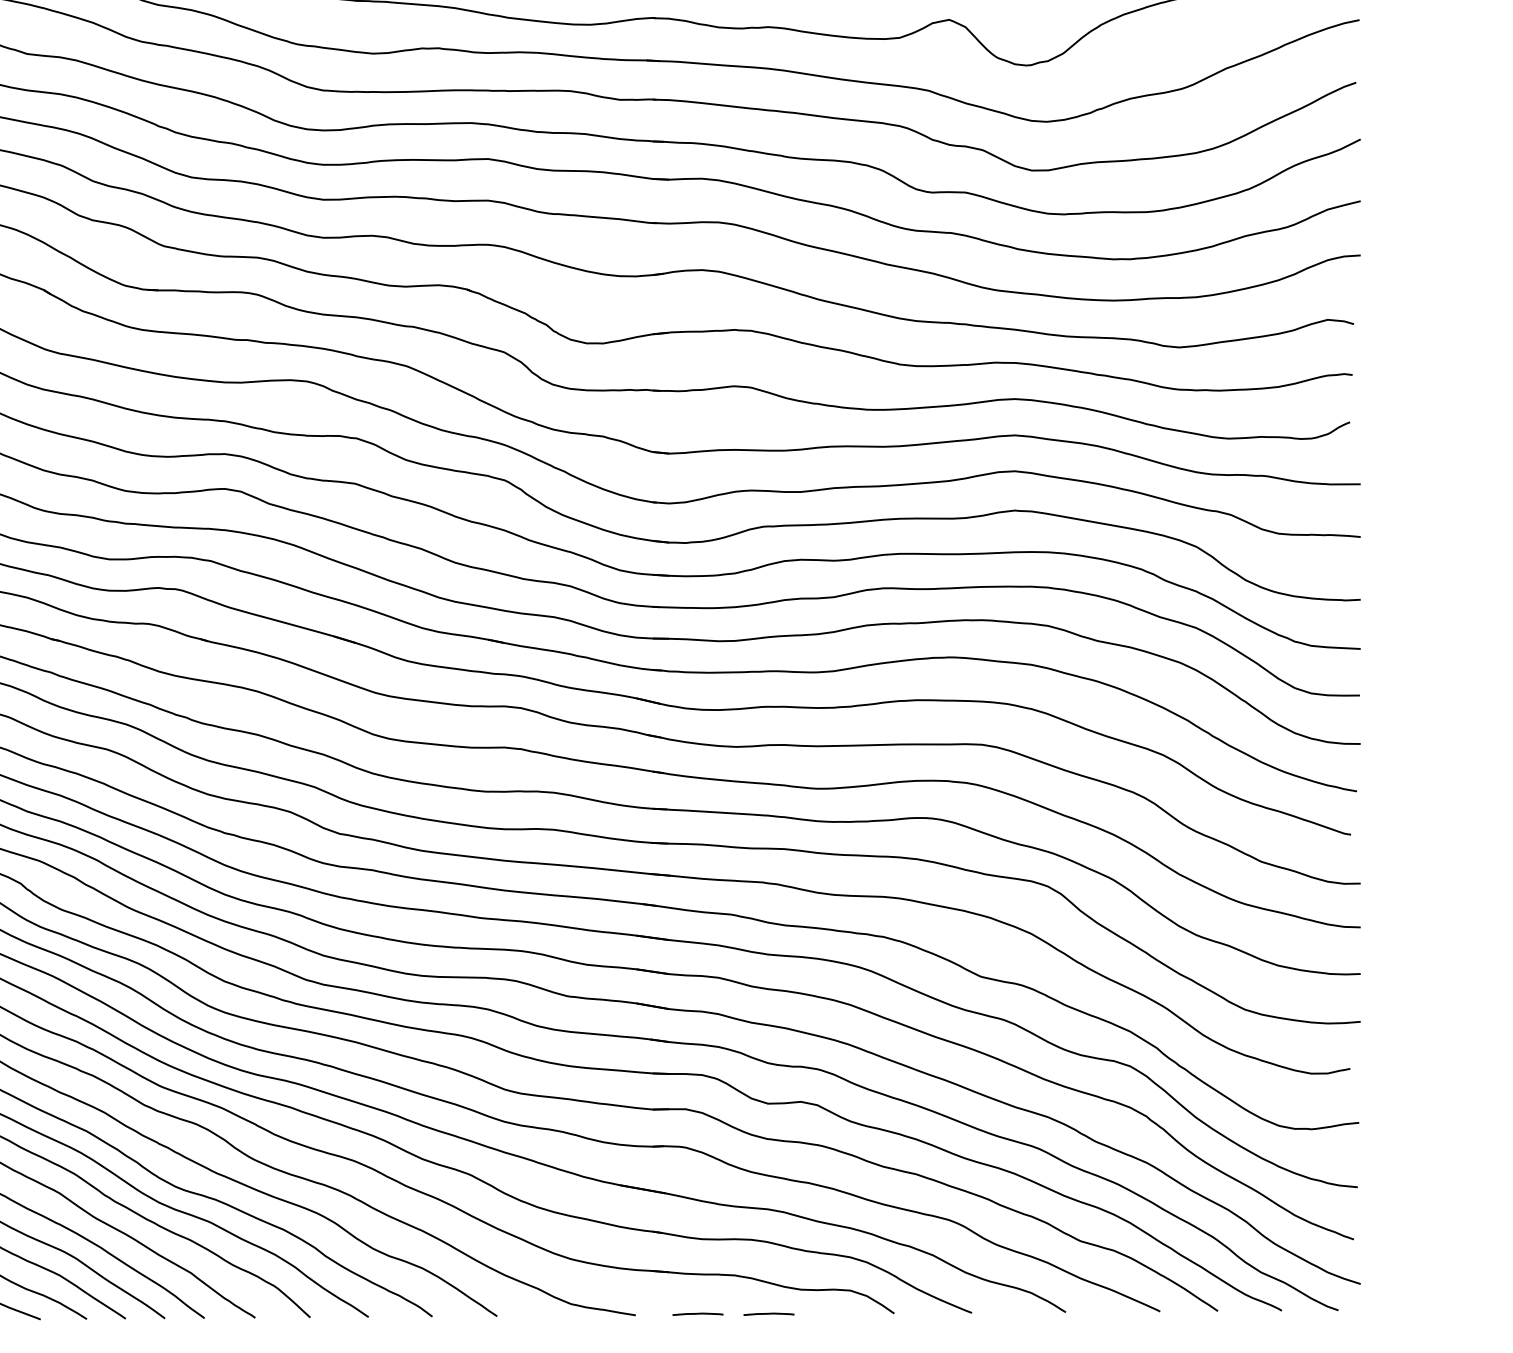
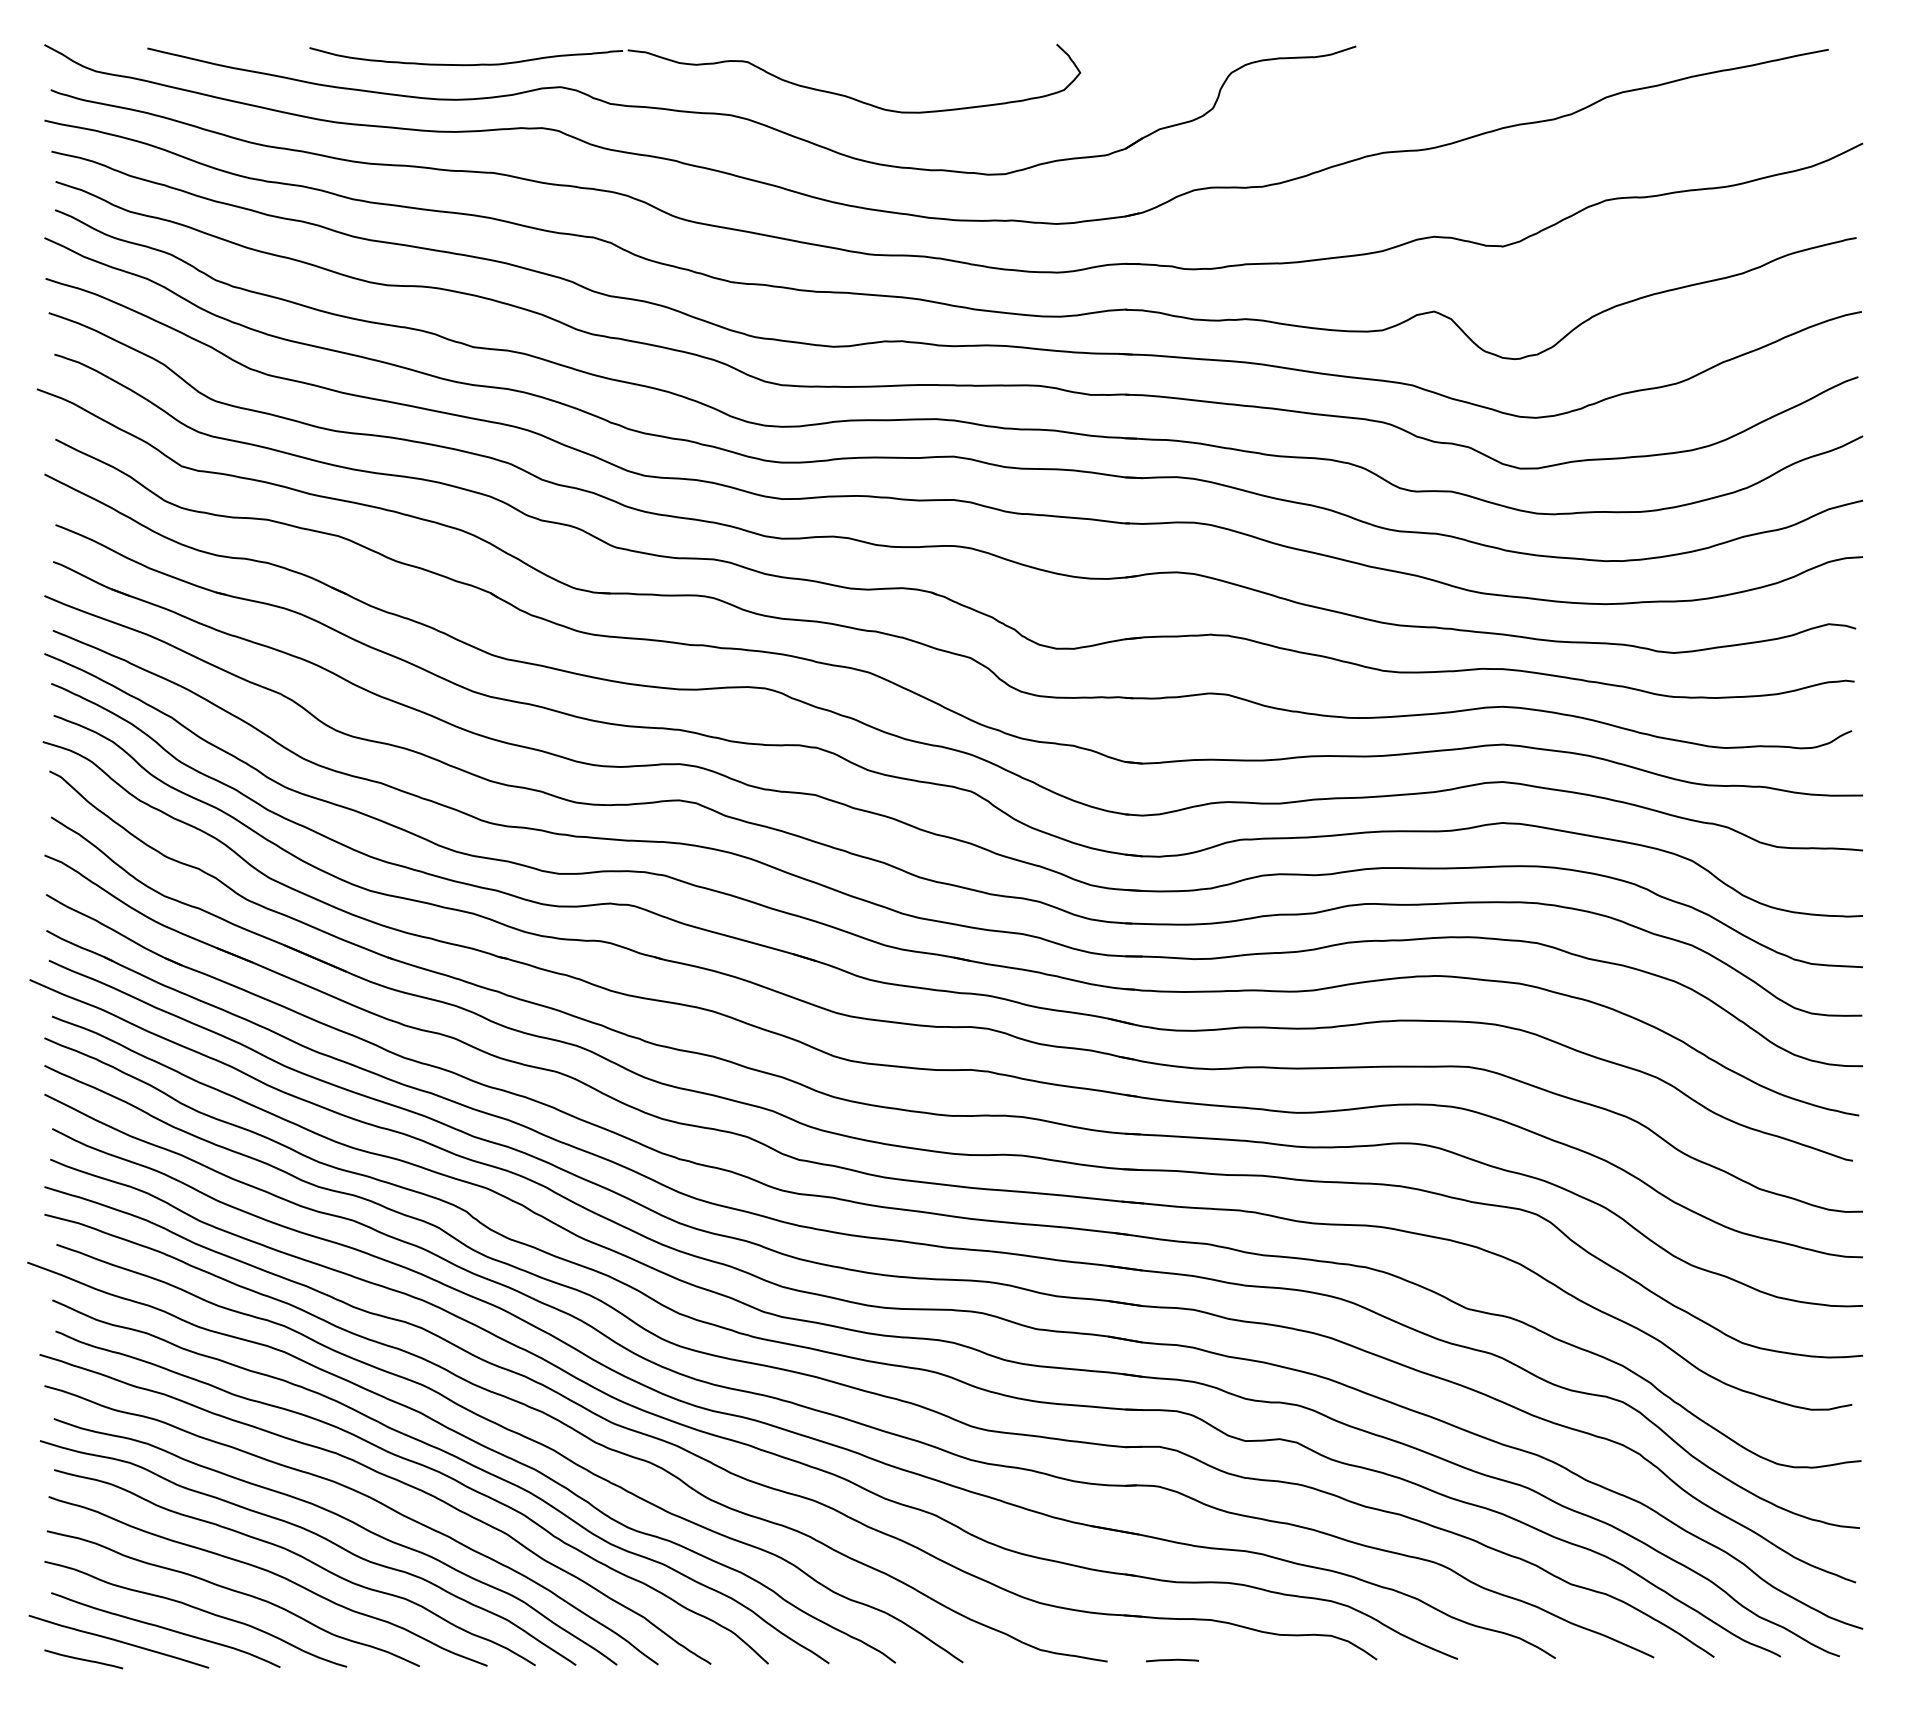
curve: (769, 1314) -> (1246, 1660), removed

